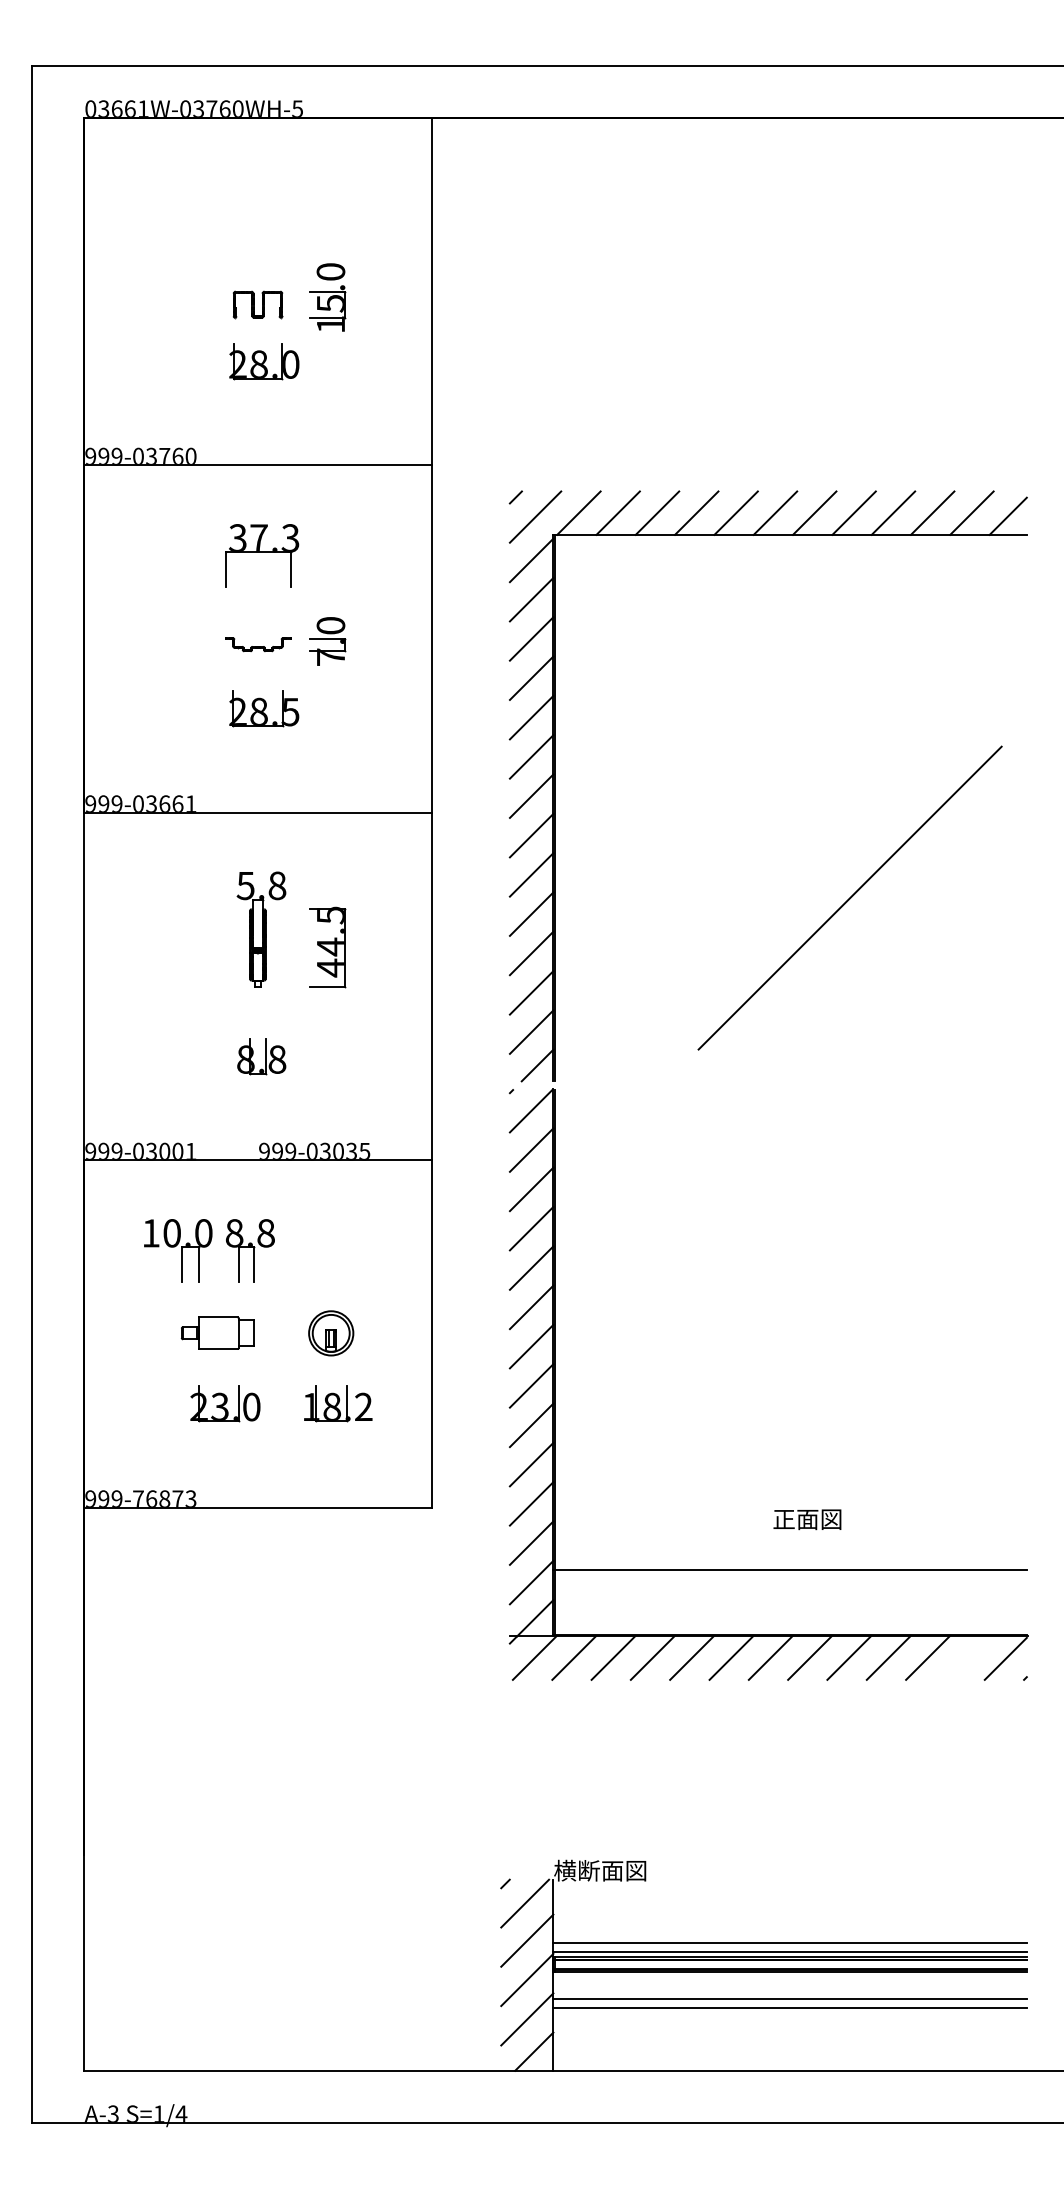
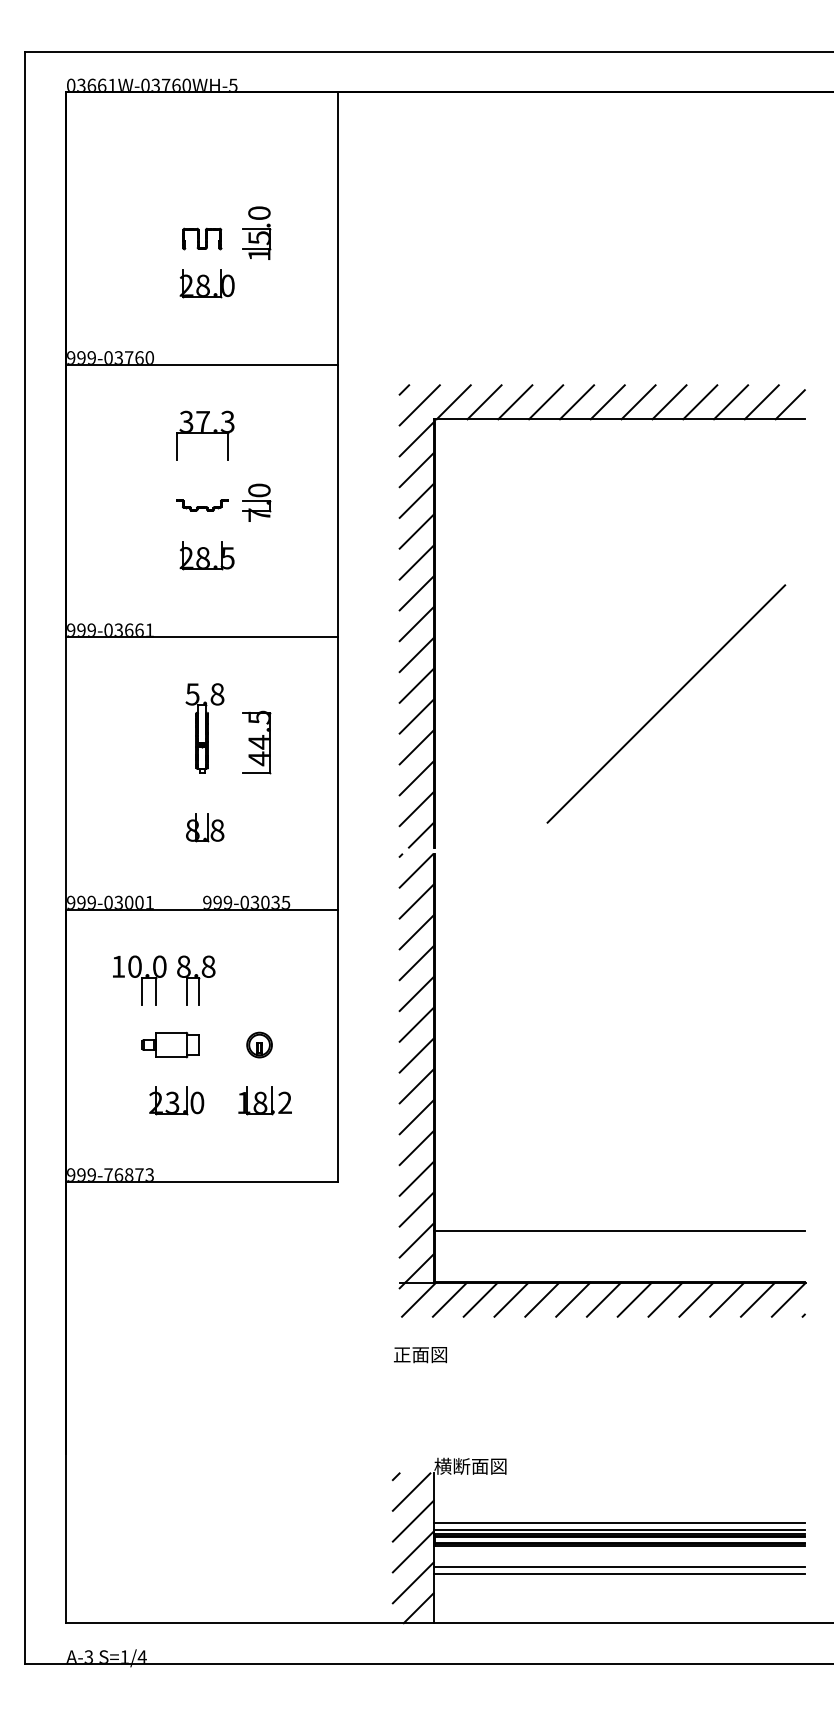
part: (330, 1332) -> (259, 1044), size x0.71
text: (807, 1519) -> (420, 1354), moved
line: (966, 1657) -> (757, 1299), added

